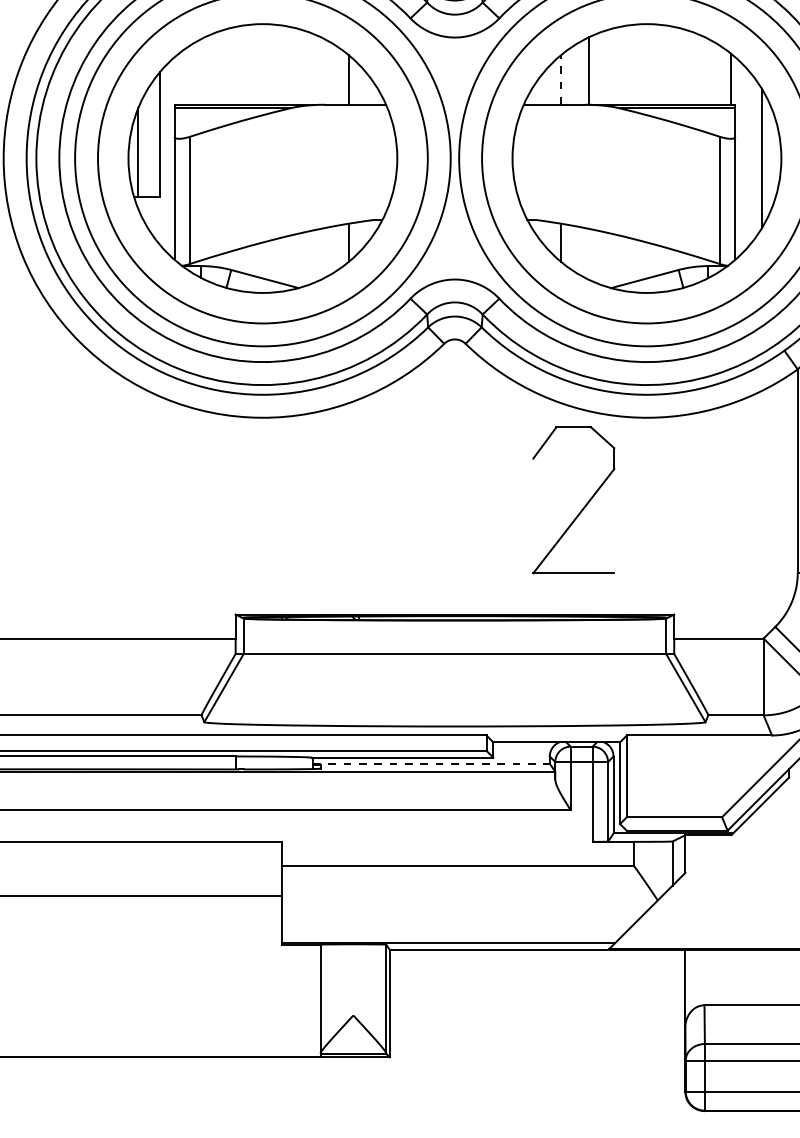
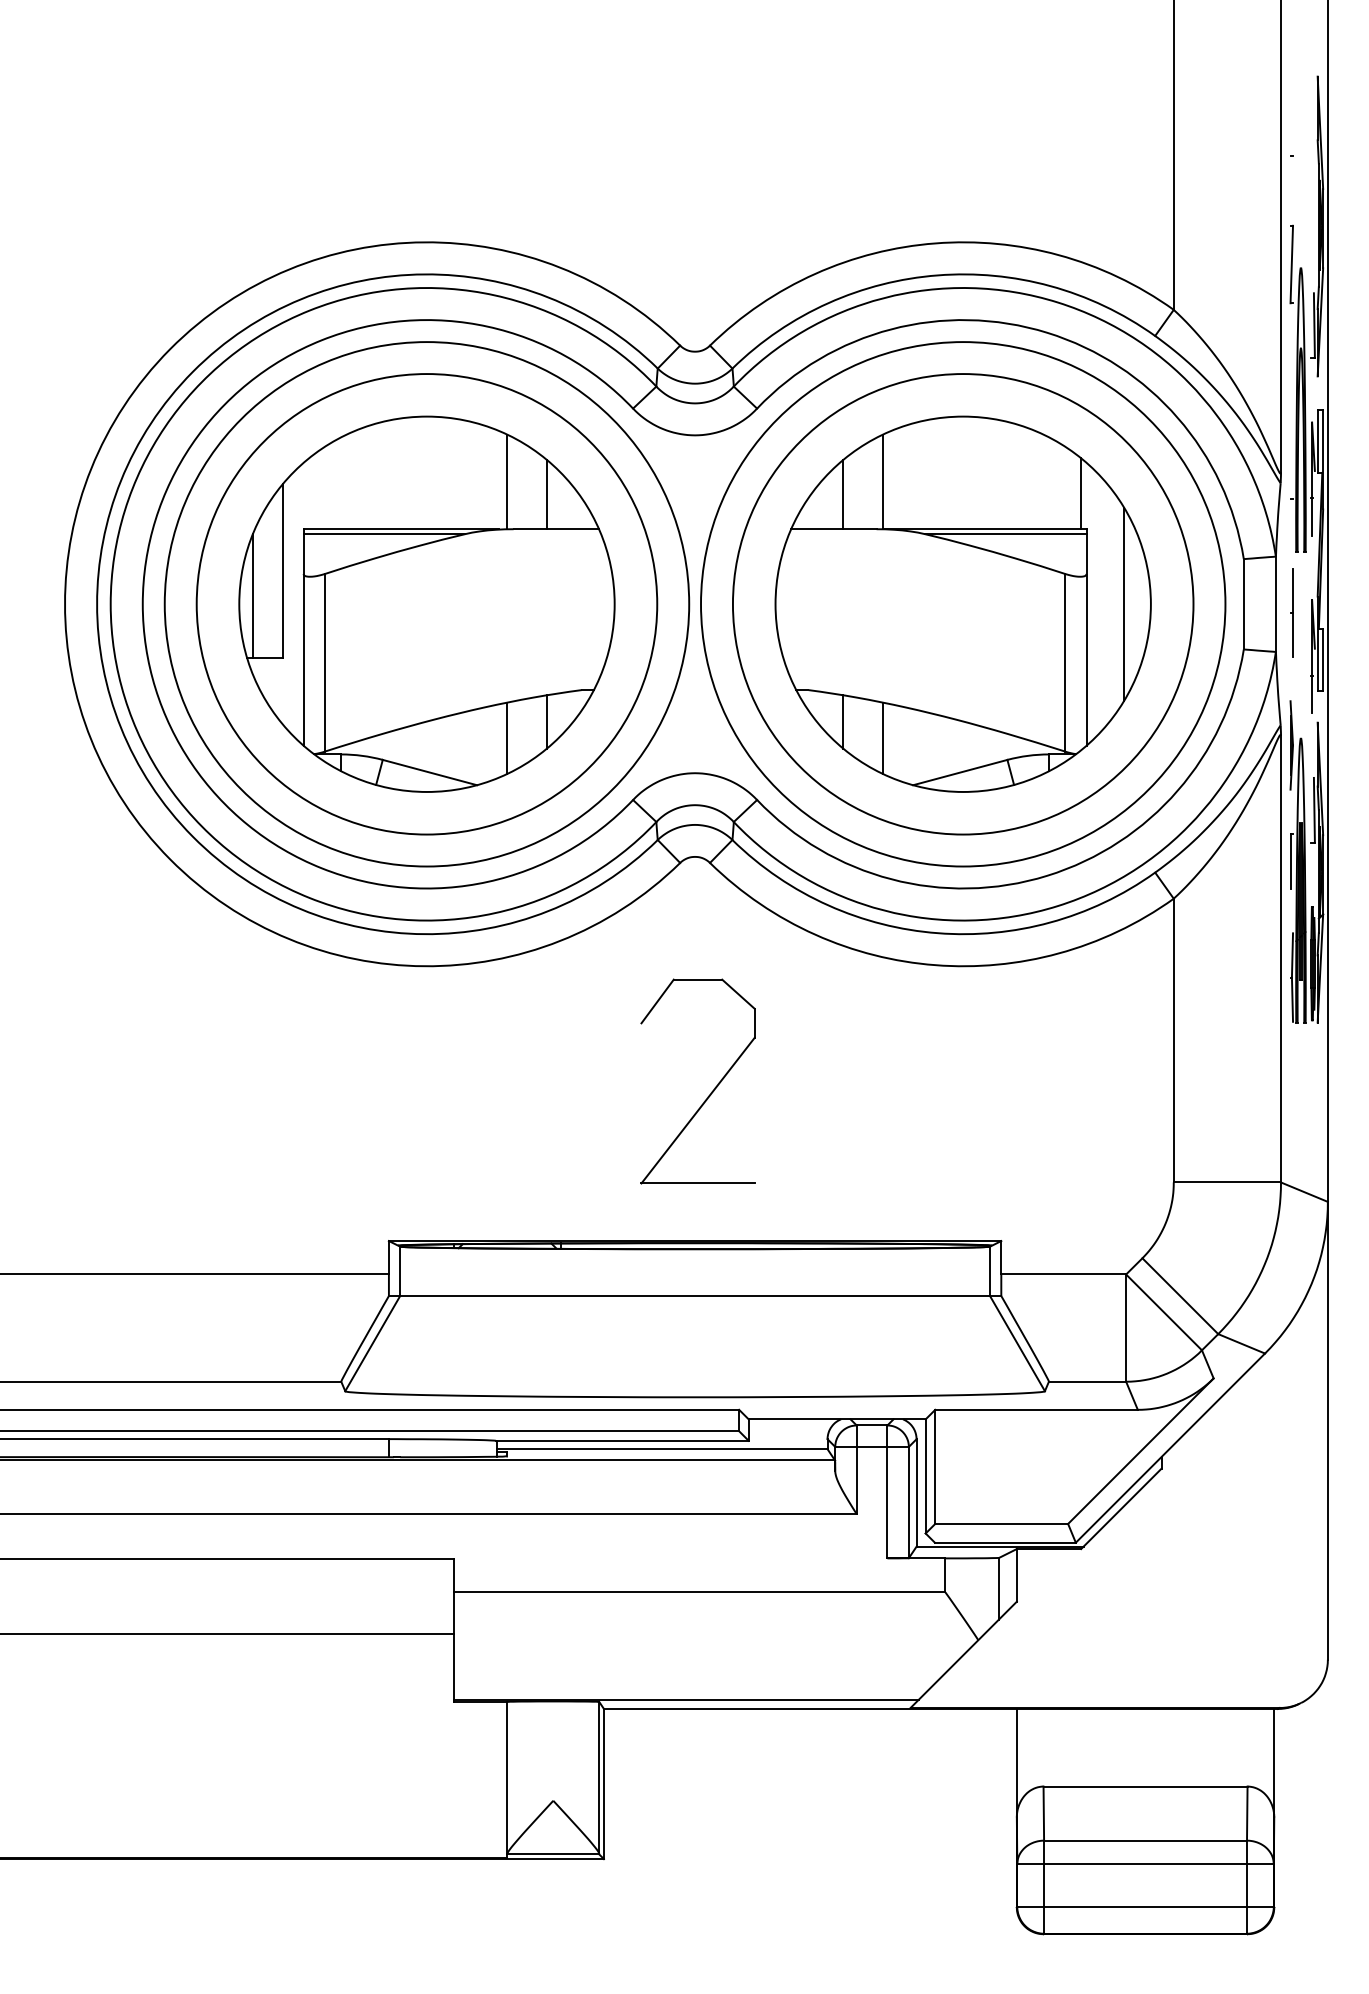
line: (320, 70) -> (507, 481), added
line: (561, 79) -> (843, 494), dashed -> solid
line: (320, 253) -> (507, 737), added
line: (589, 253) -> (882, 737), added
part: (583, 507) -> (711, 1091), moved
line: (431, 763) -> (662, 1449), dashed -> solid

